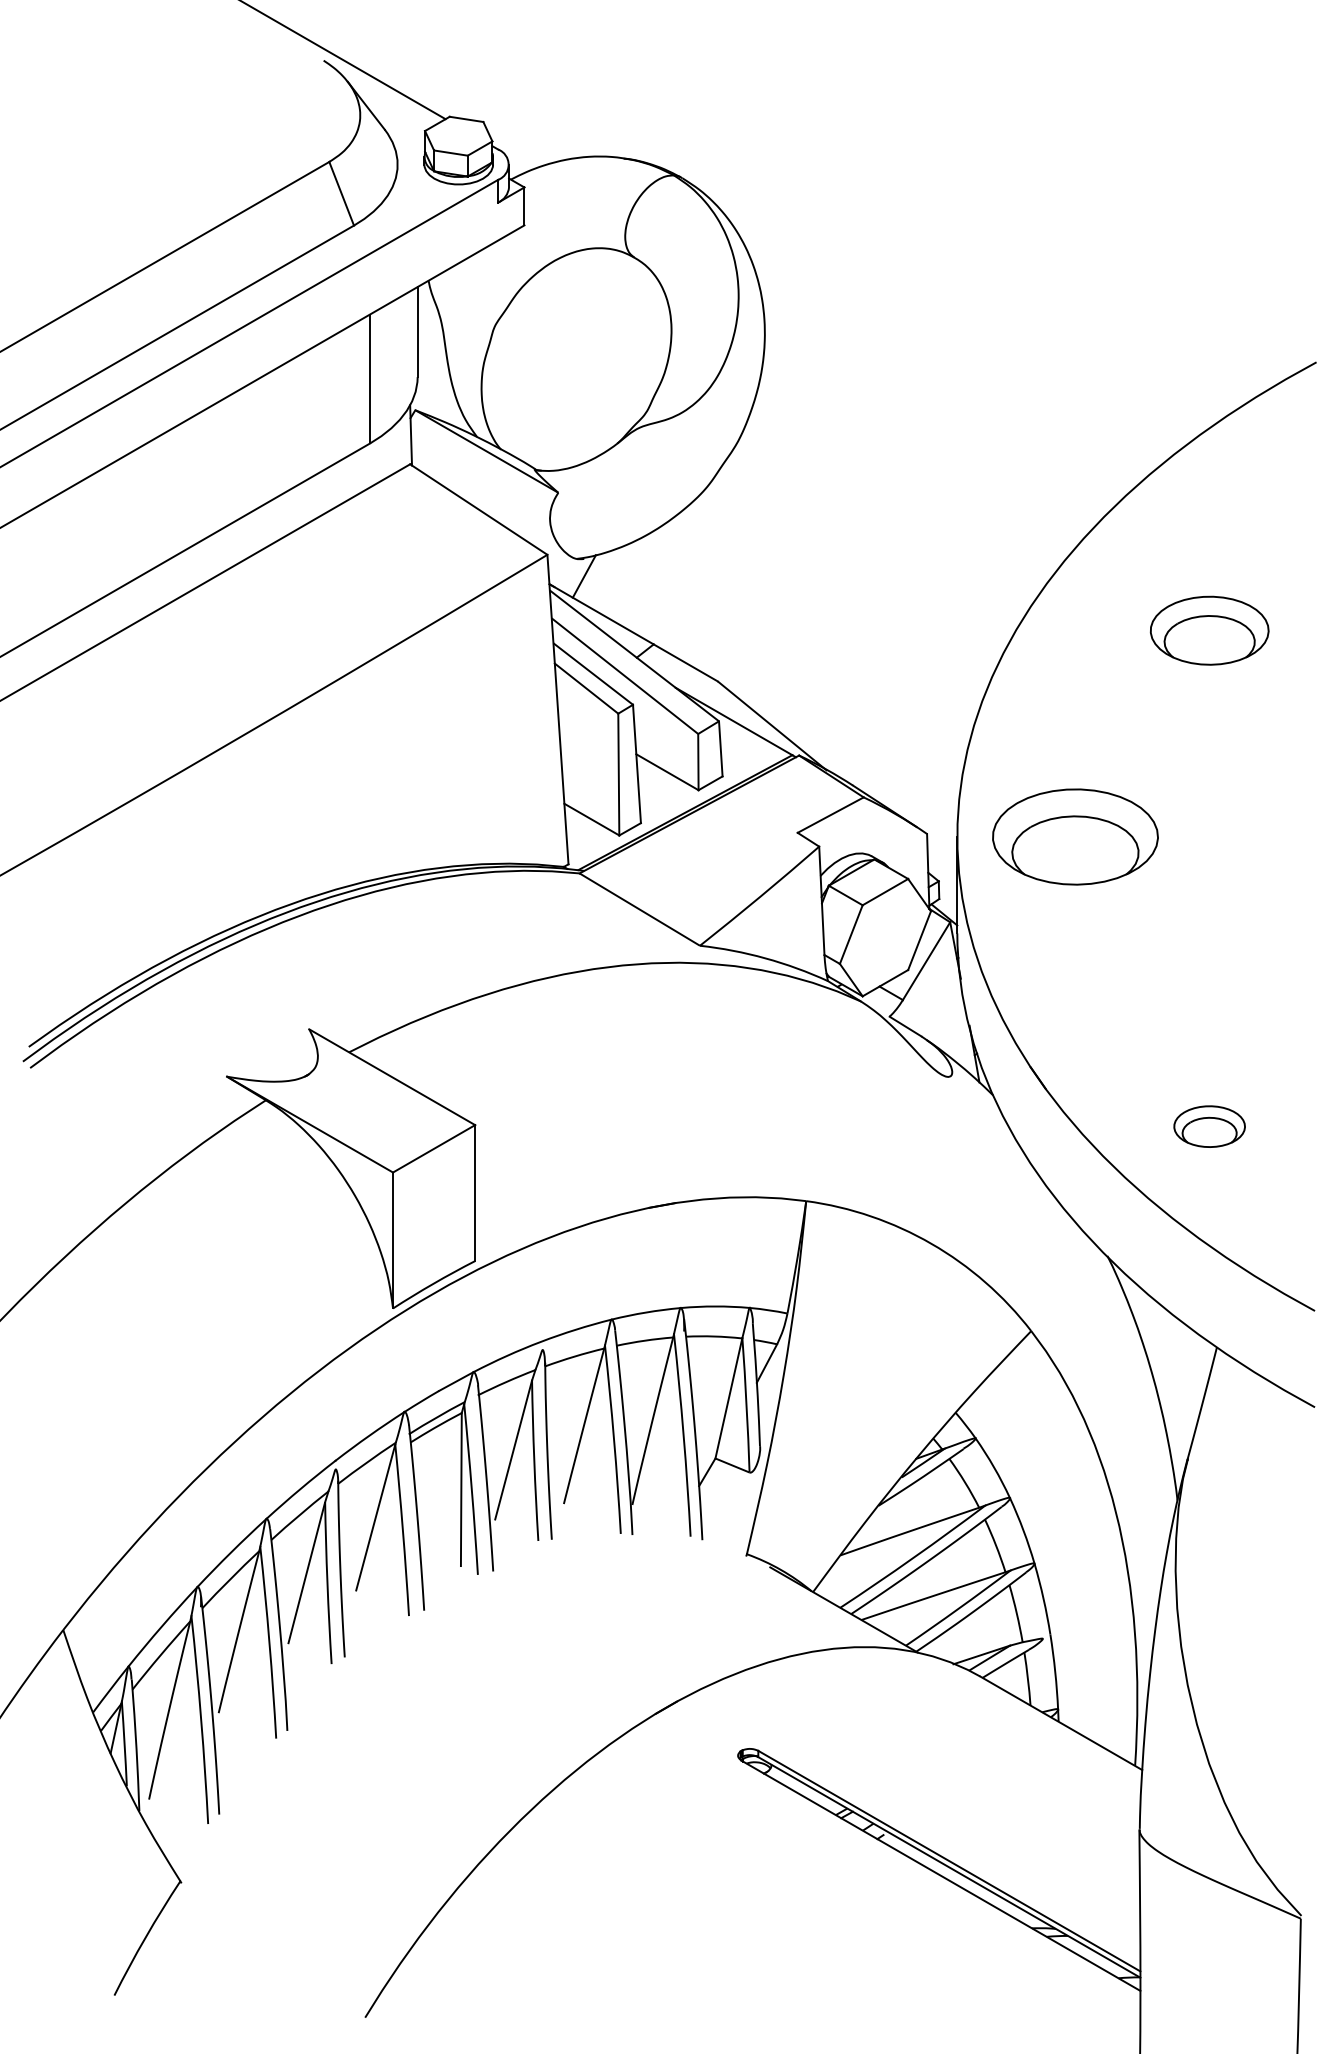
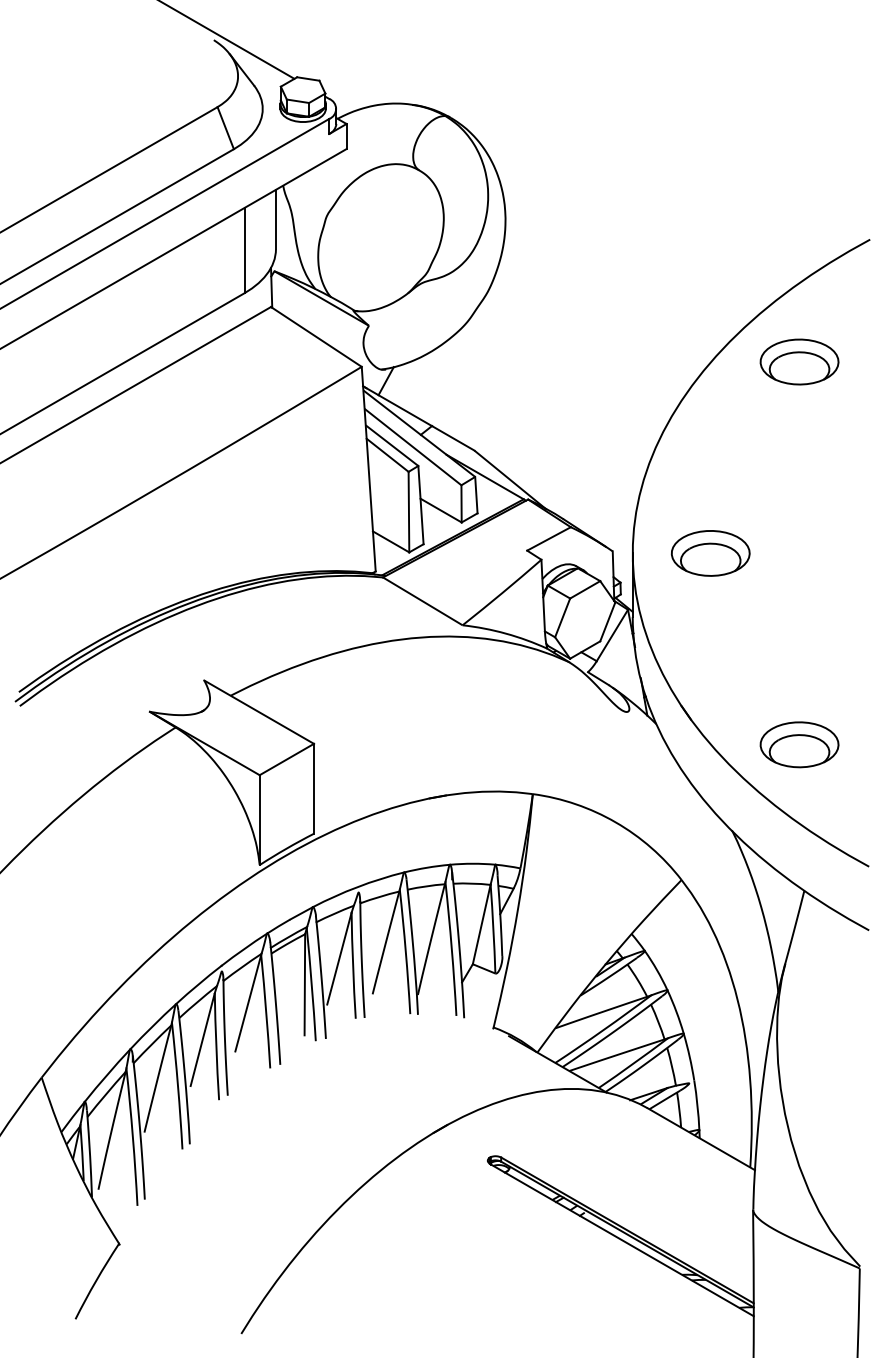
part: (1209, 629) -> (799, 361), moved
part: (1074, 837) -> (710, 553), size x0.71
part: (1209, 1126) -> (799, 744), size x1.67

